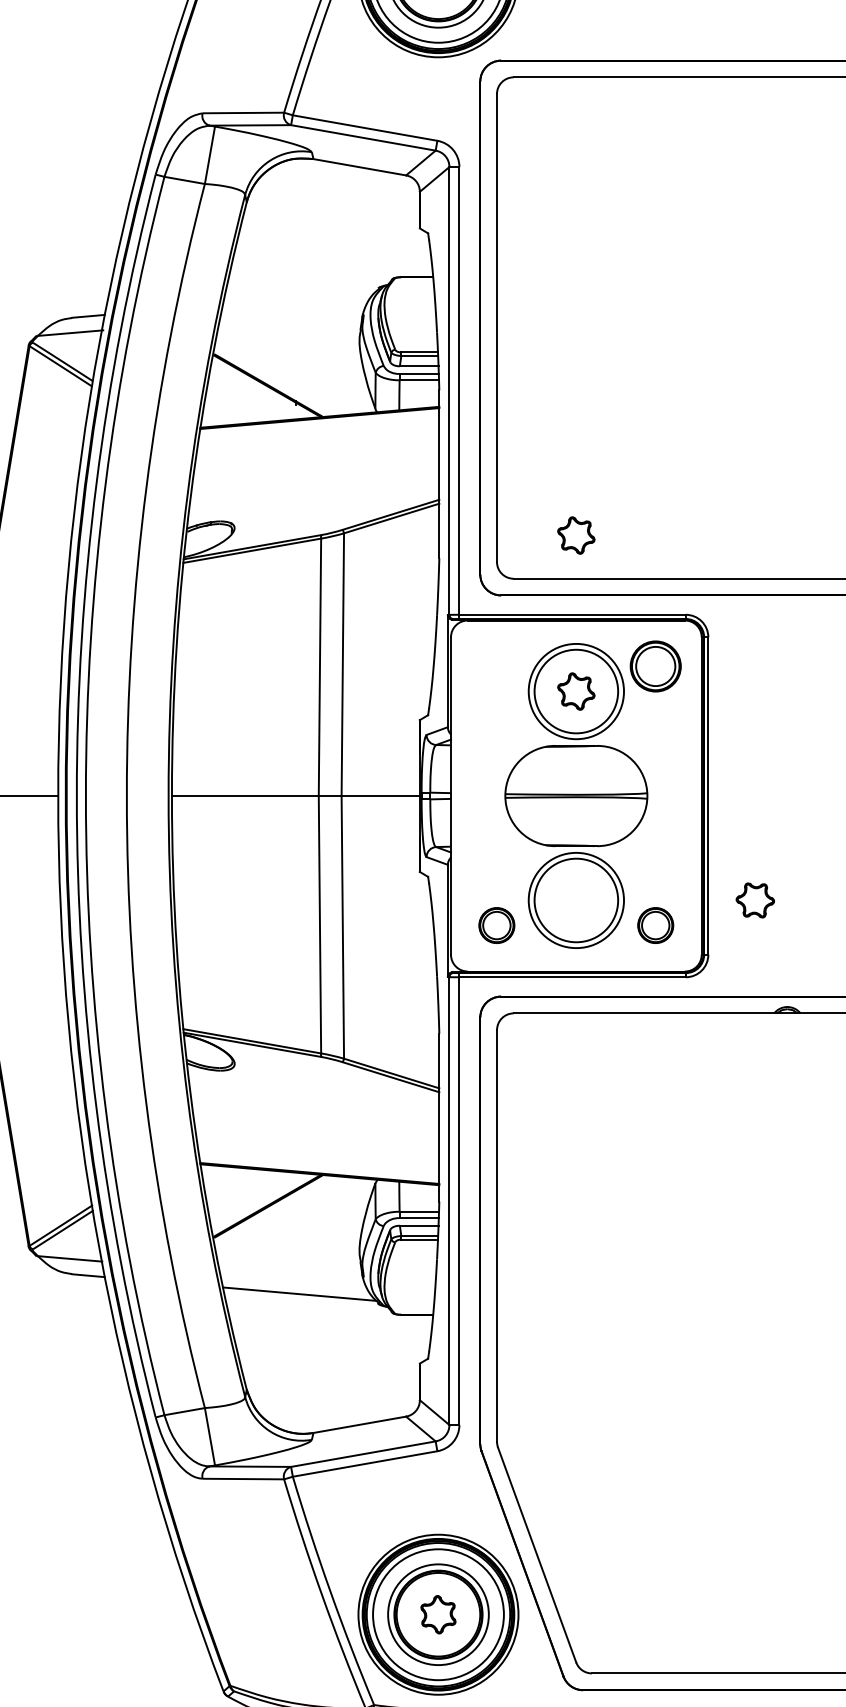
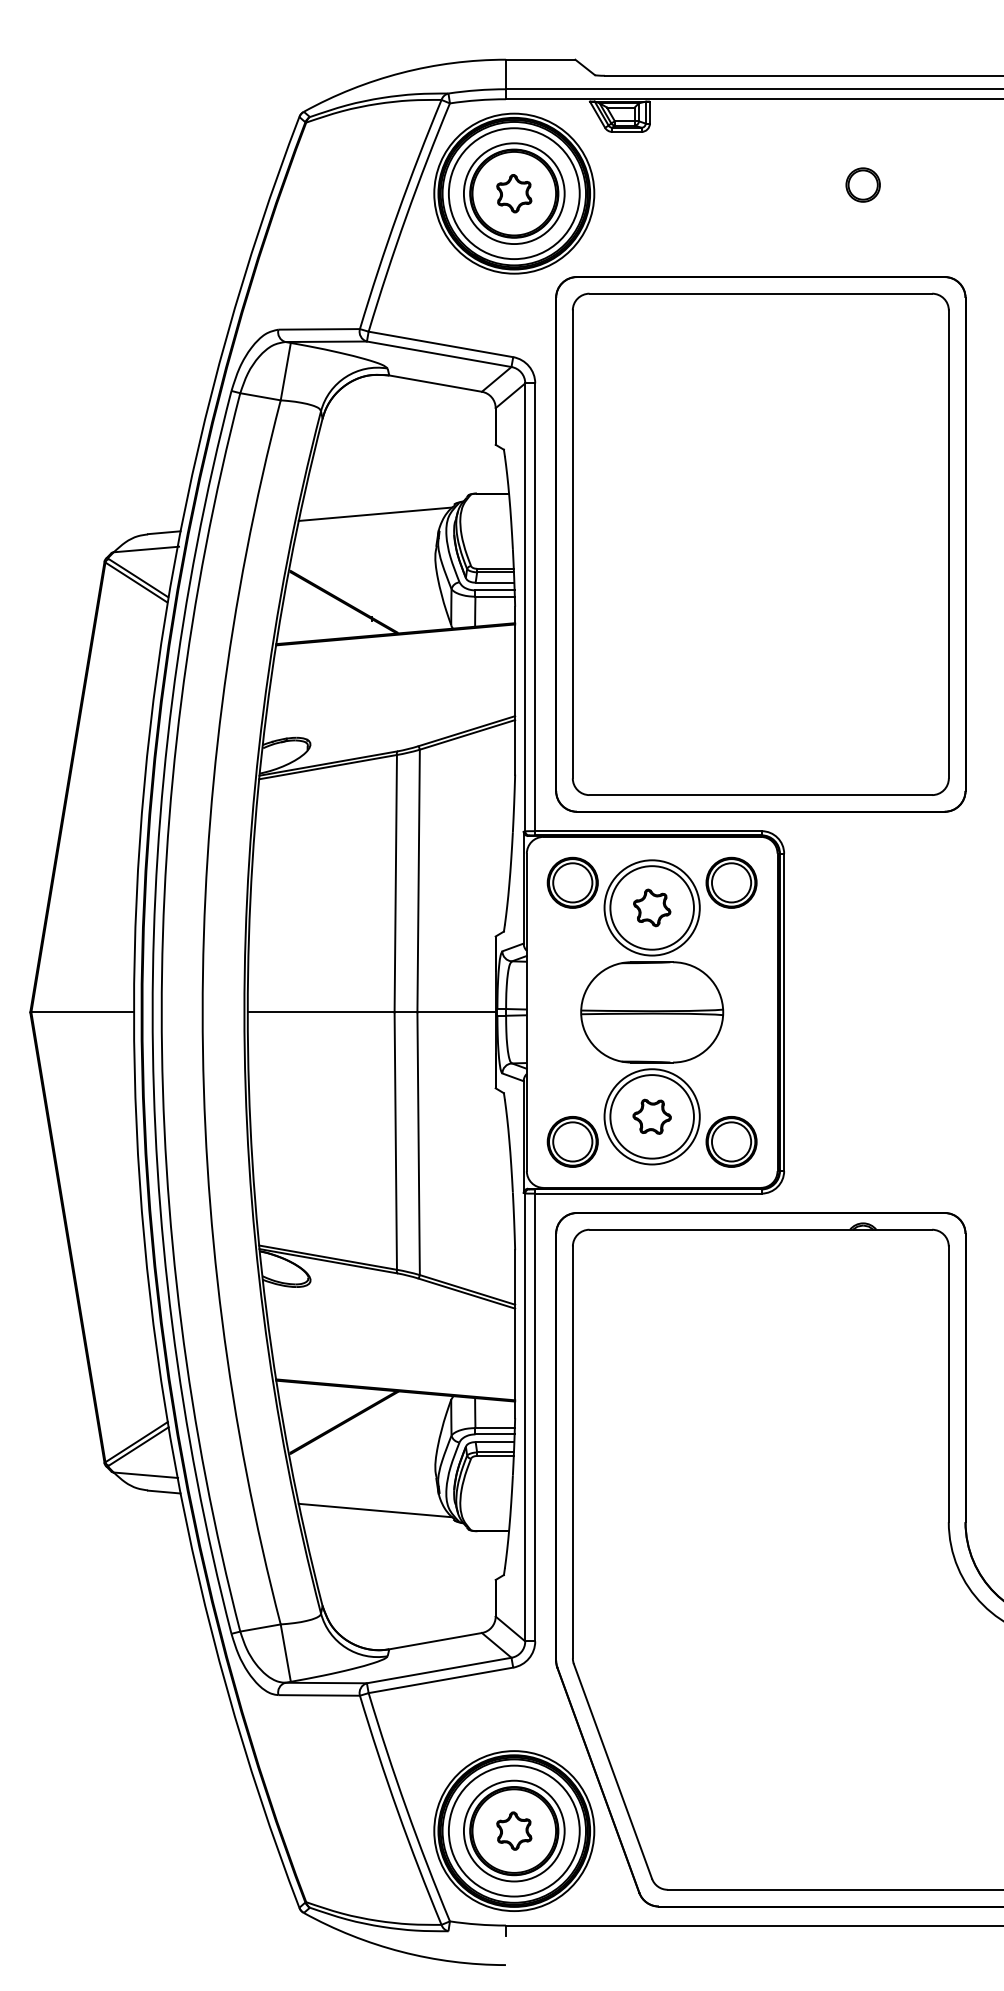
line: (299, 297) -> (375, 513), added
part: (576, 535) -> (652, 751), removed
part: (496, 666) -> (572, 882), added
part: (754, 900) -> (651, 1116), moved
part: (496, 925) -> (572, 1141), size x1.43
part: (655, 925) -> (731, 1141), size x1.43

